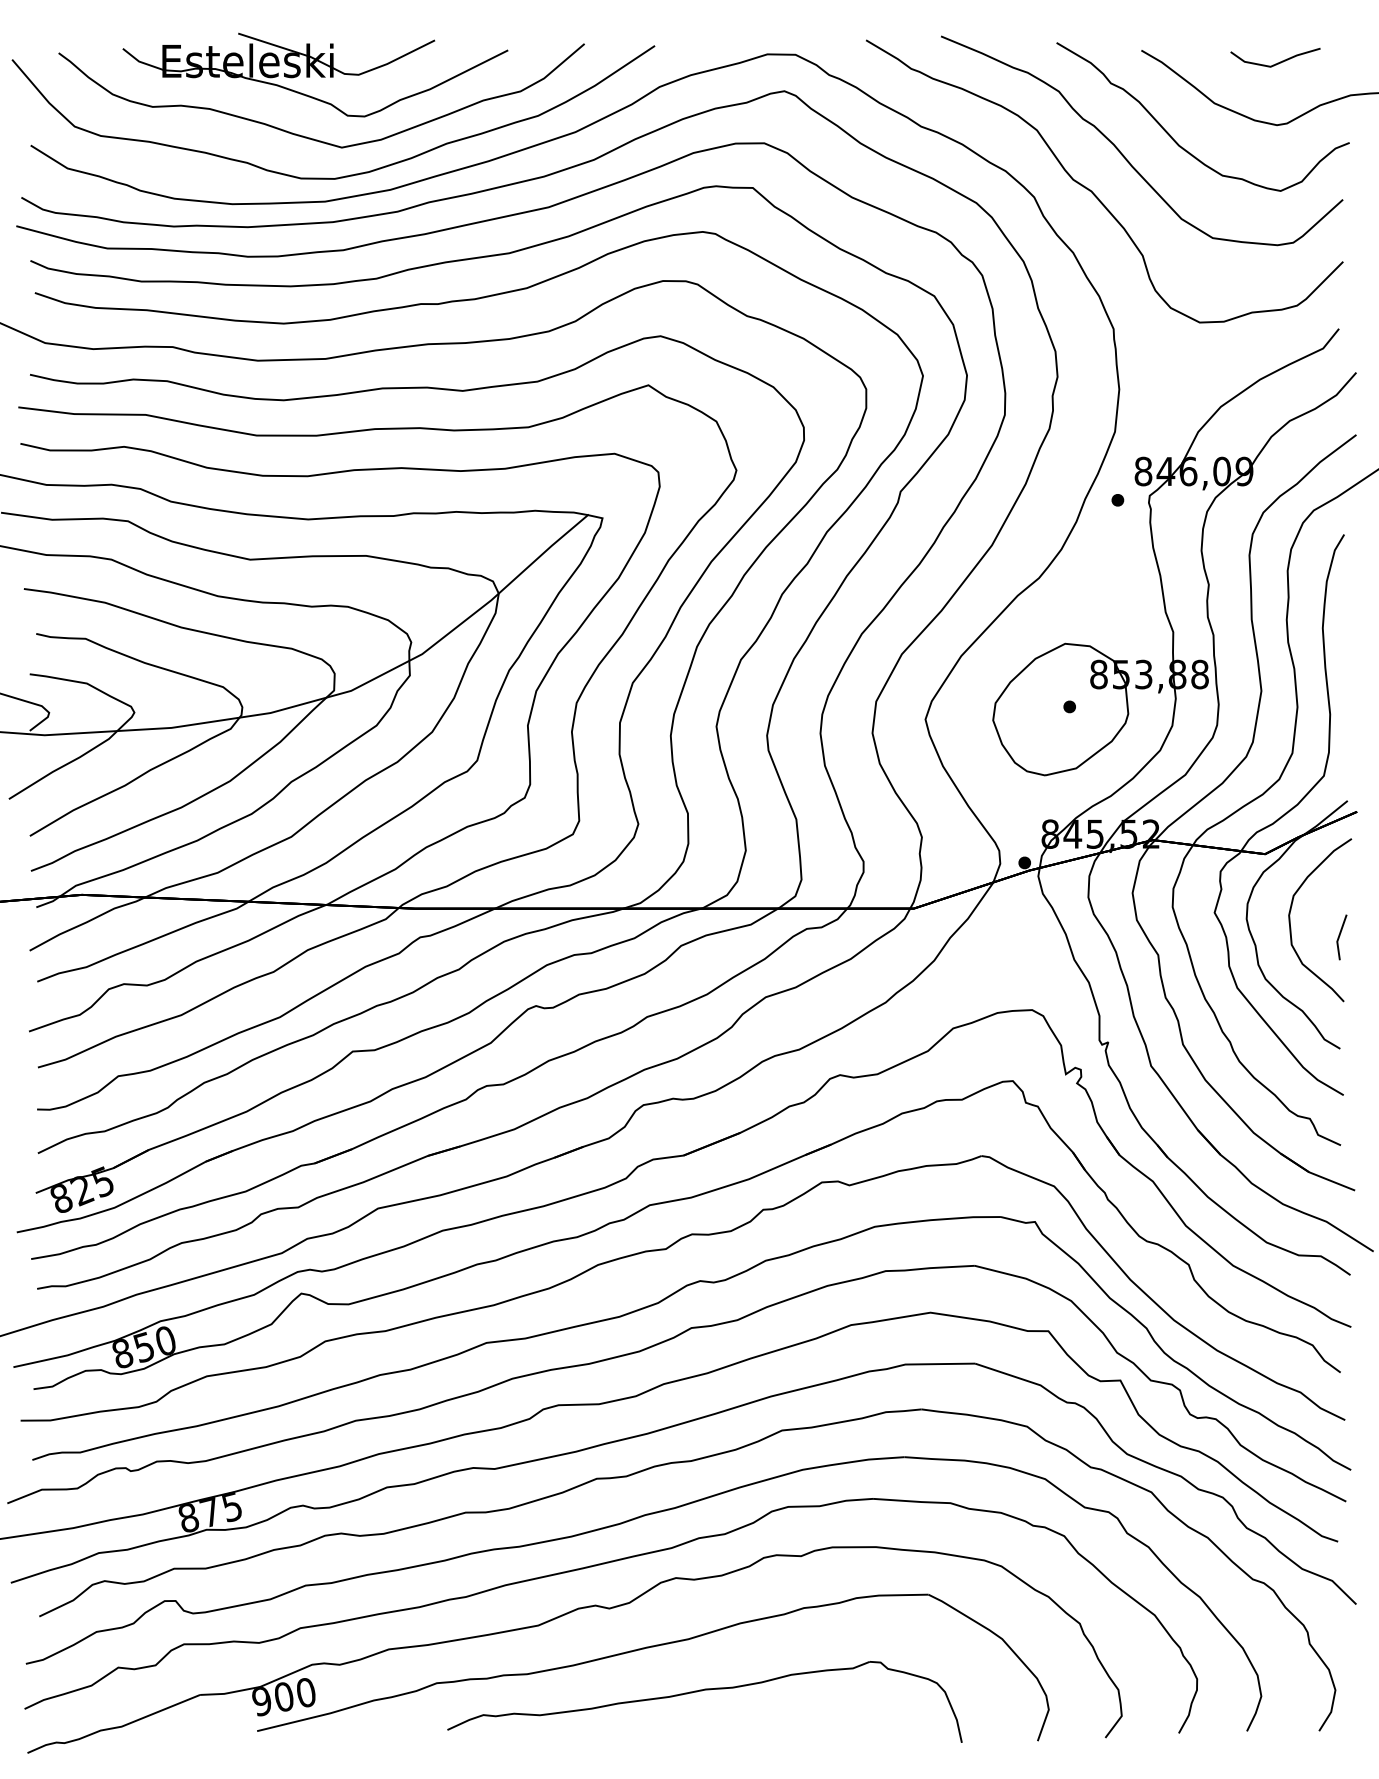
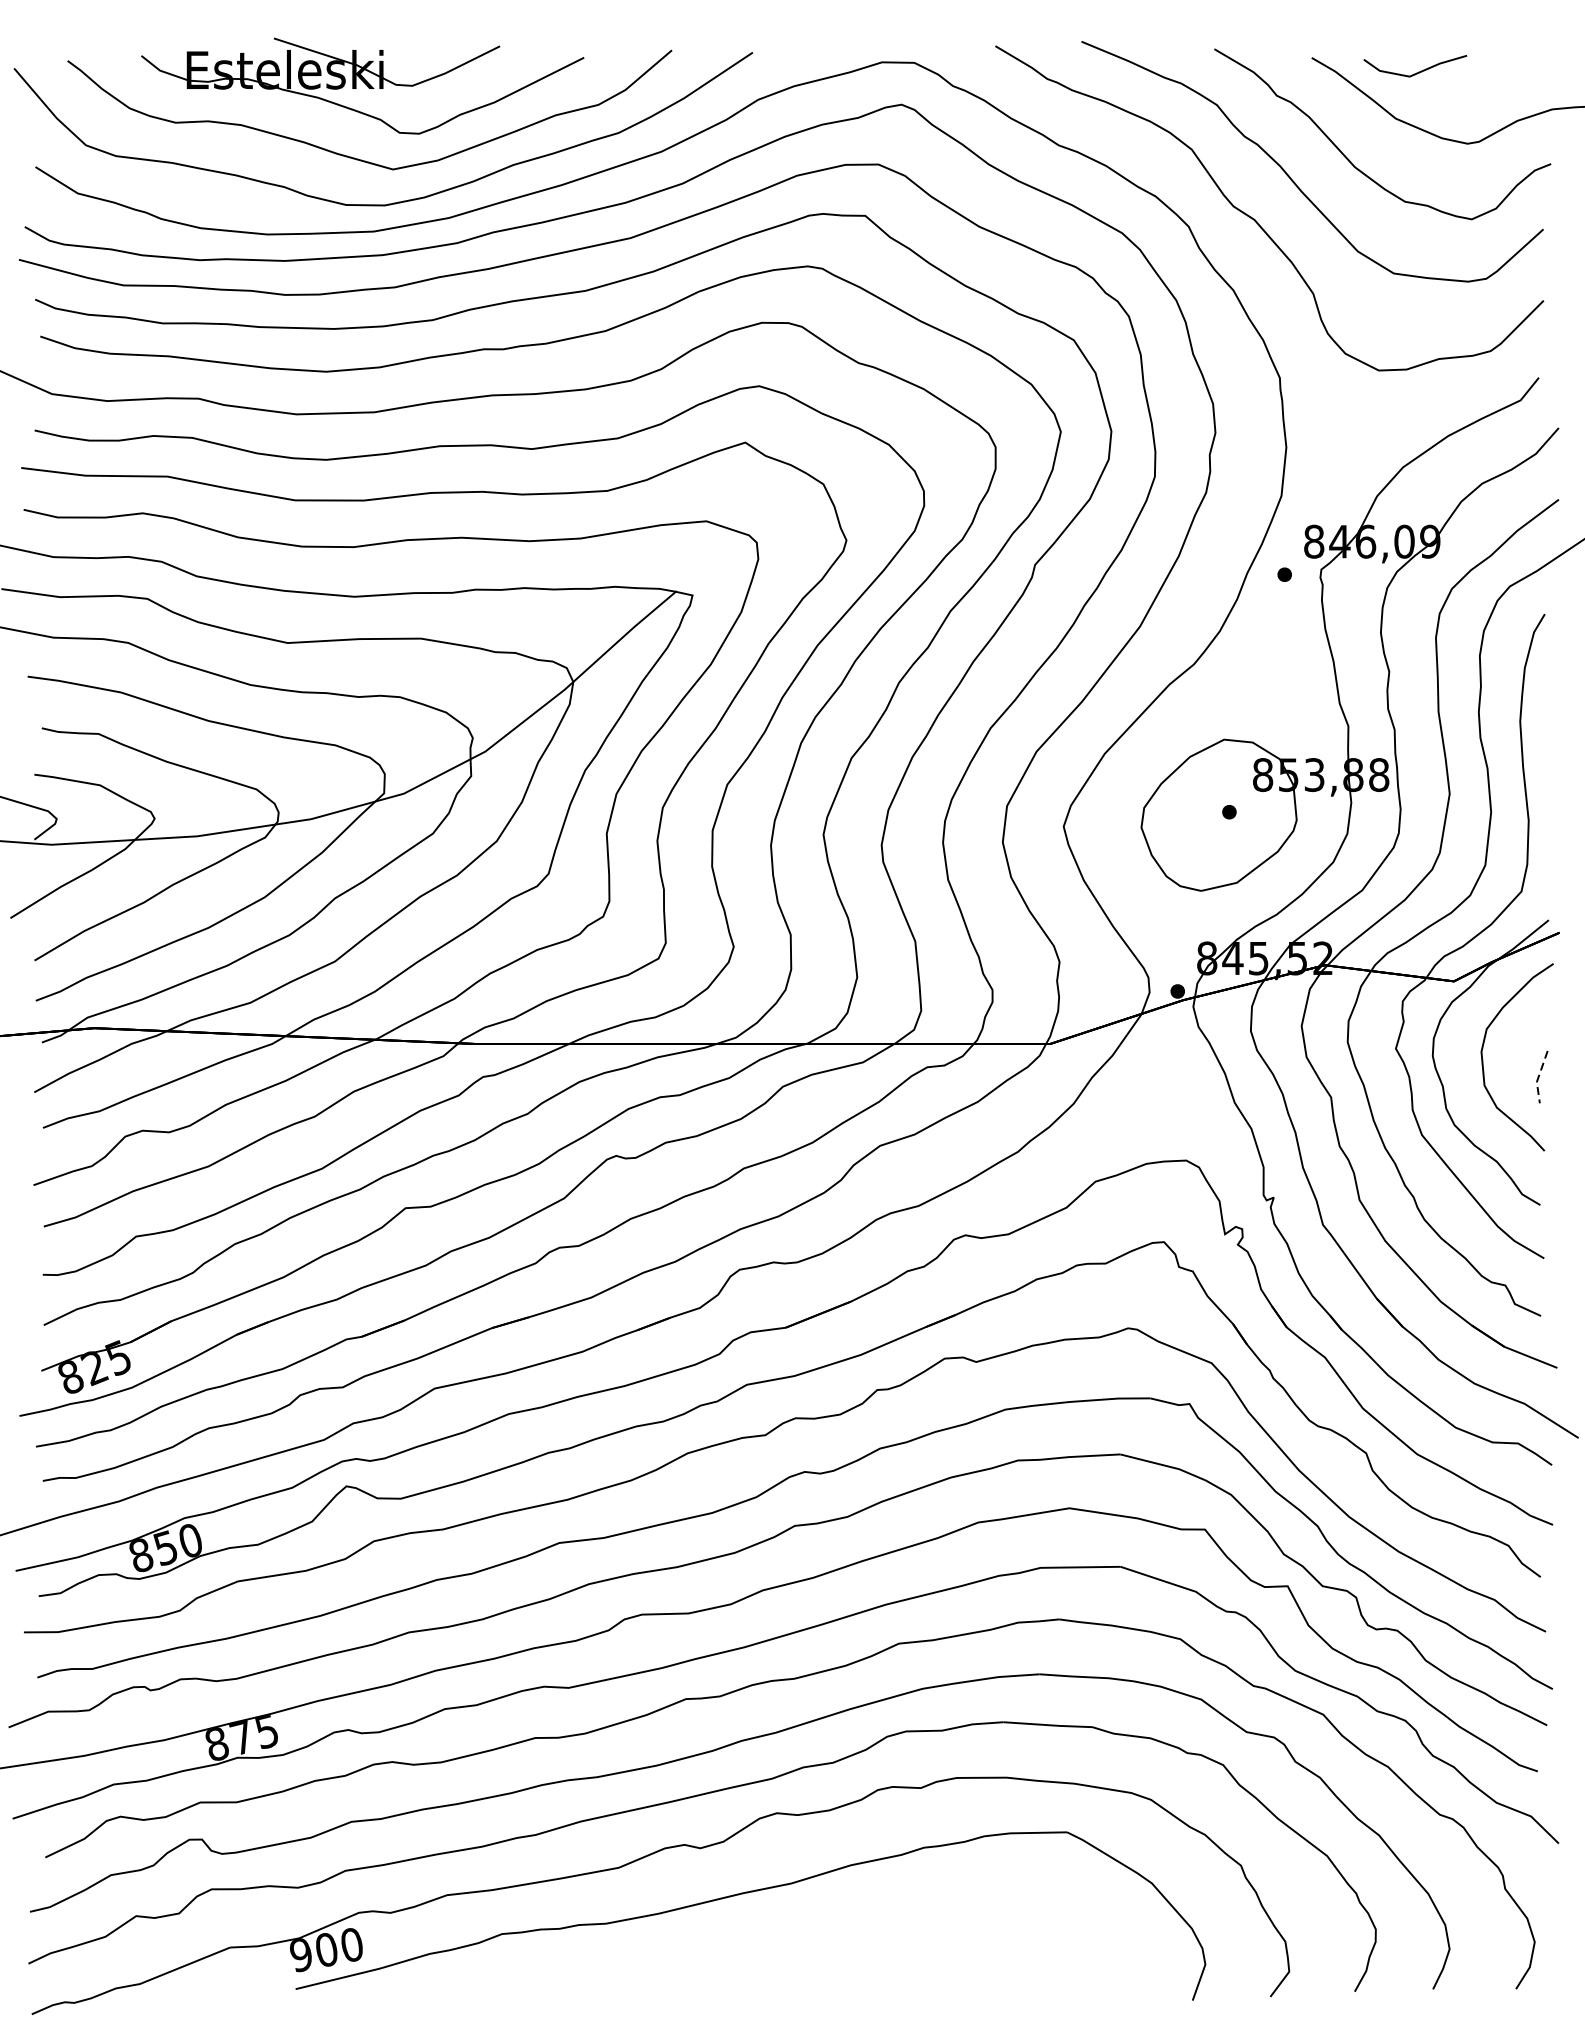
line: (1277, 62) -> (1417, 71), moved
line: (1338, 938) -> (1538, 1078), solid -> dashed
part: (702, 1691) -> (807, 1943), removed

